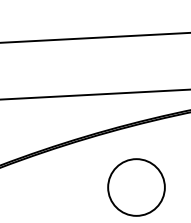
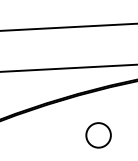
circle: (136, 186) -> (98, 134), size x0.6

